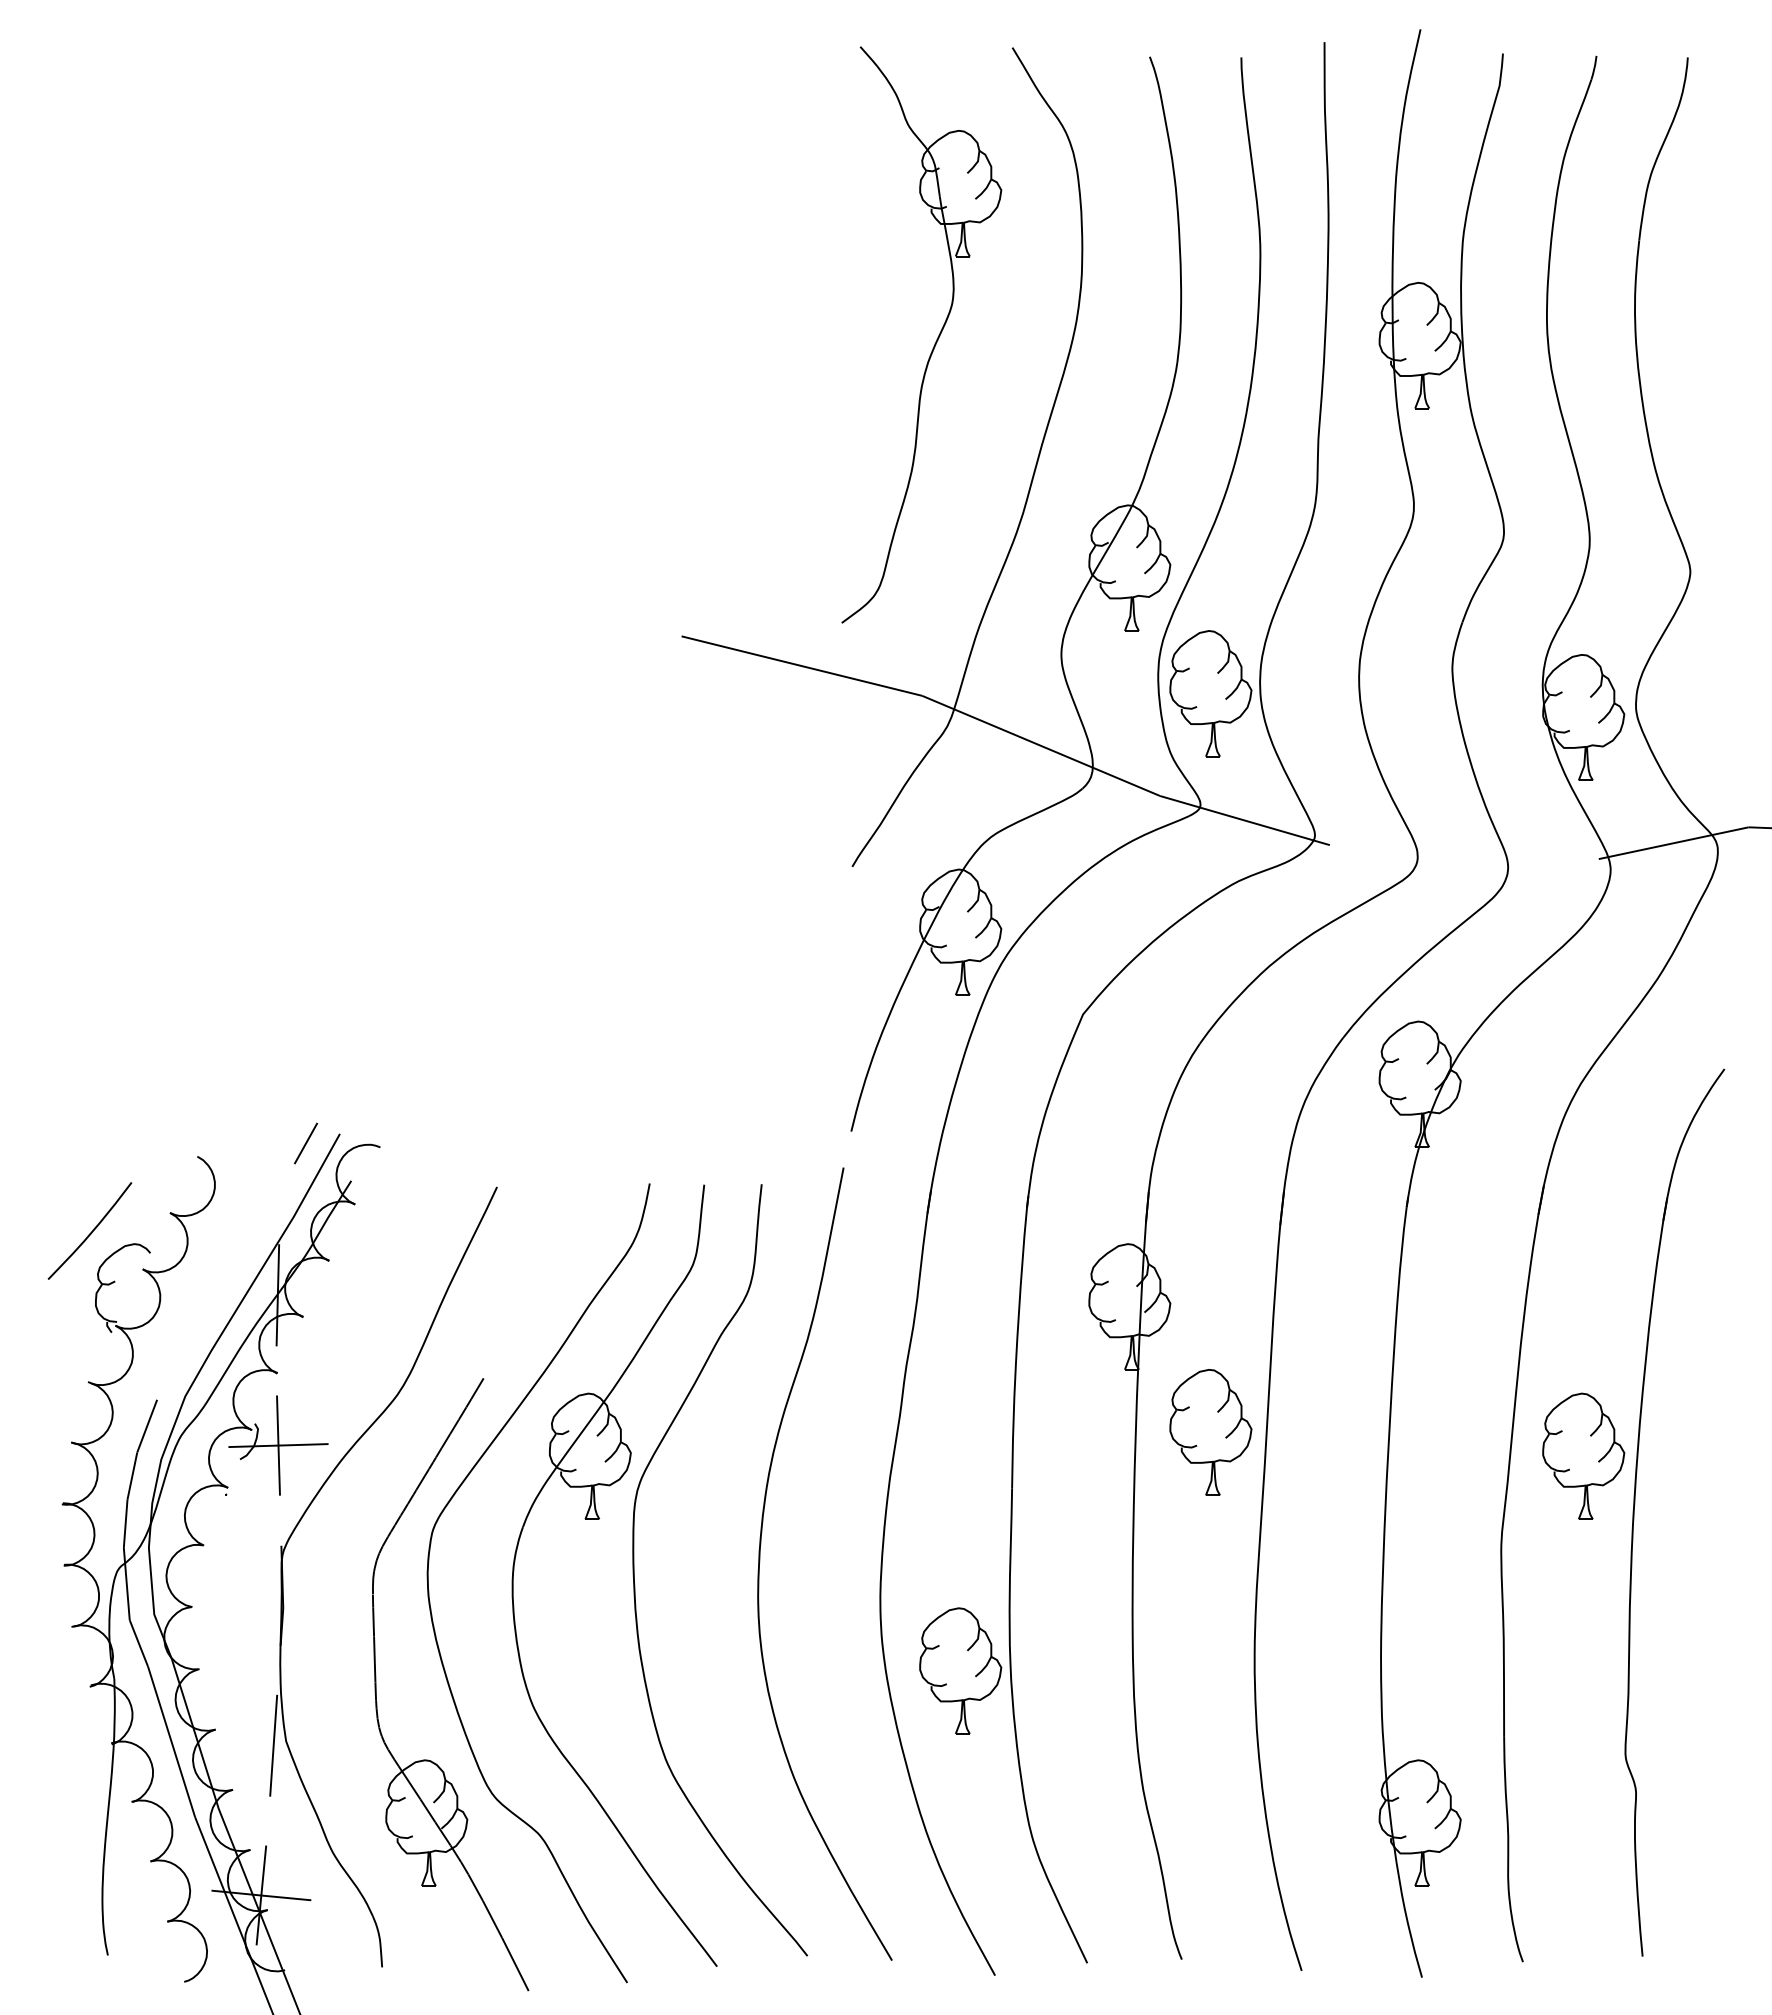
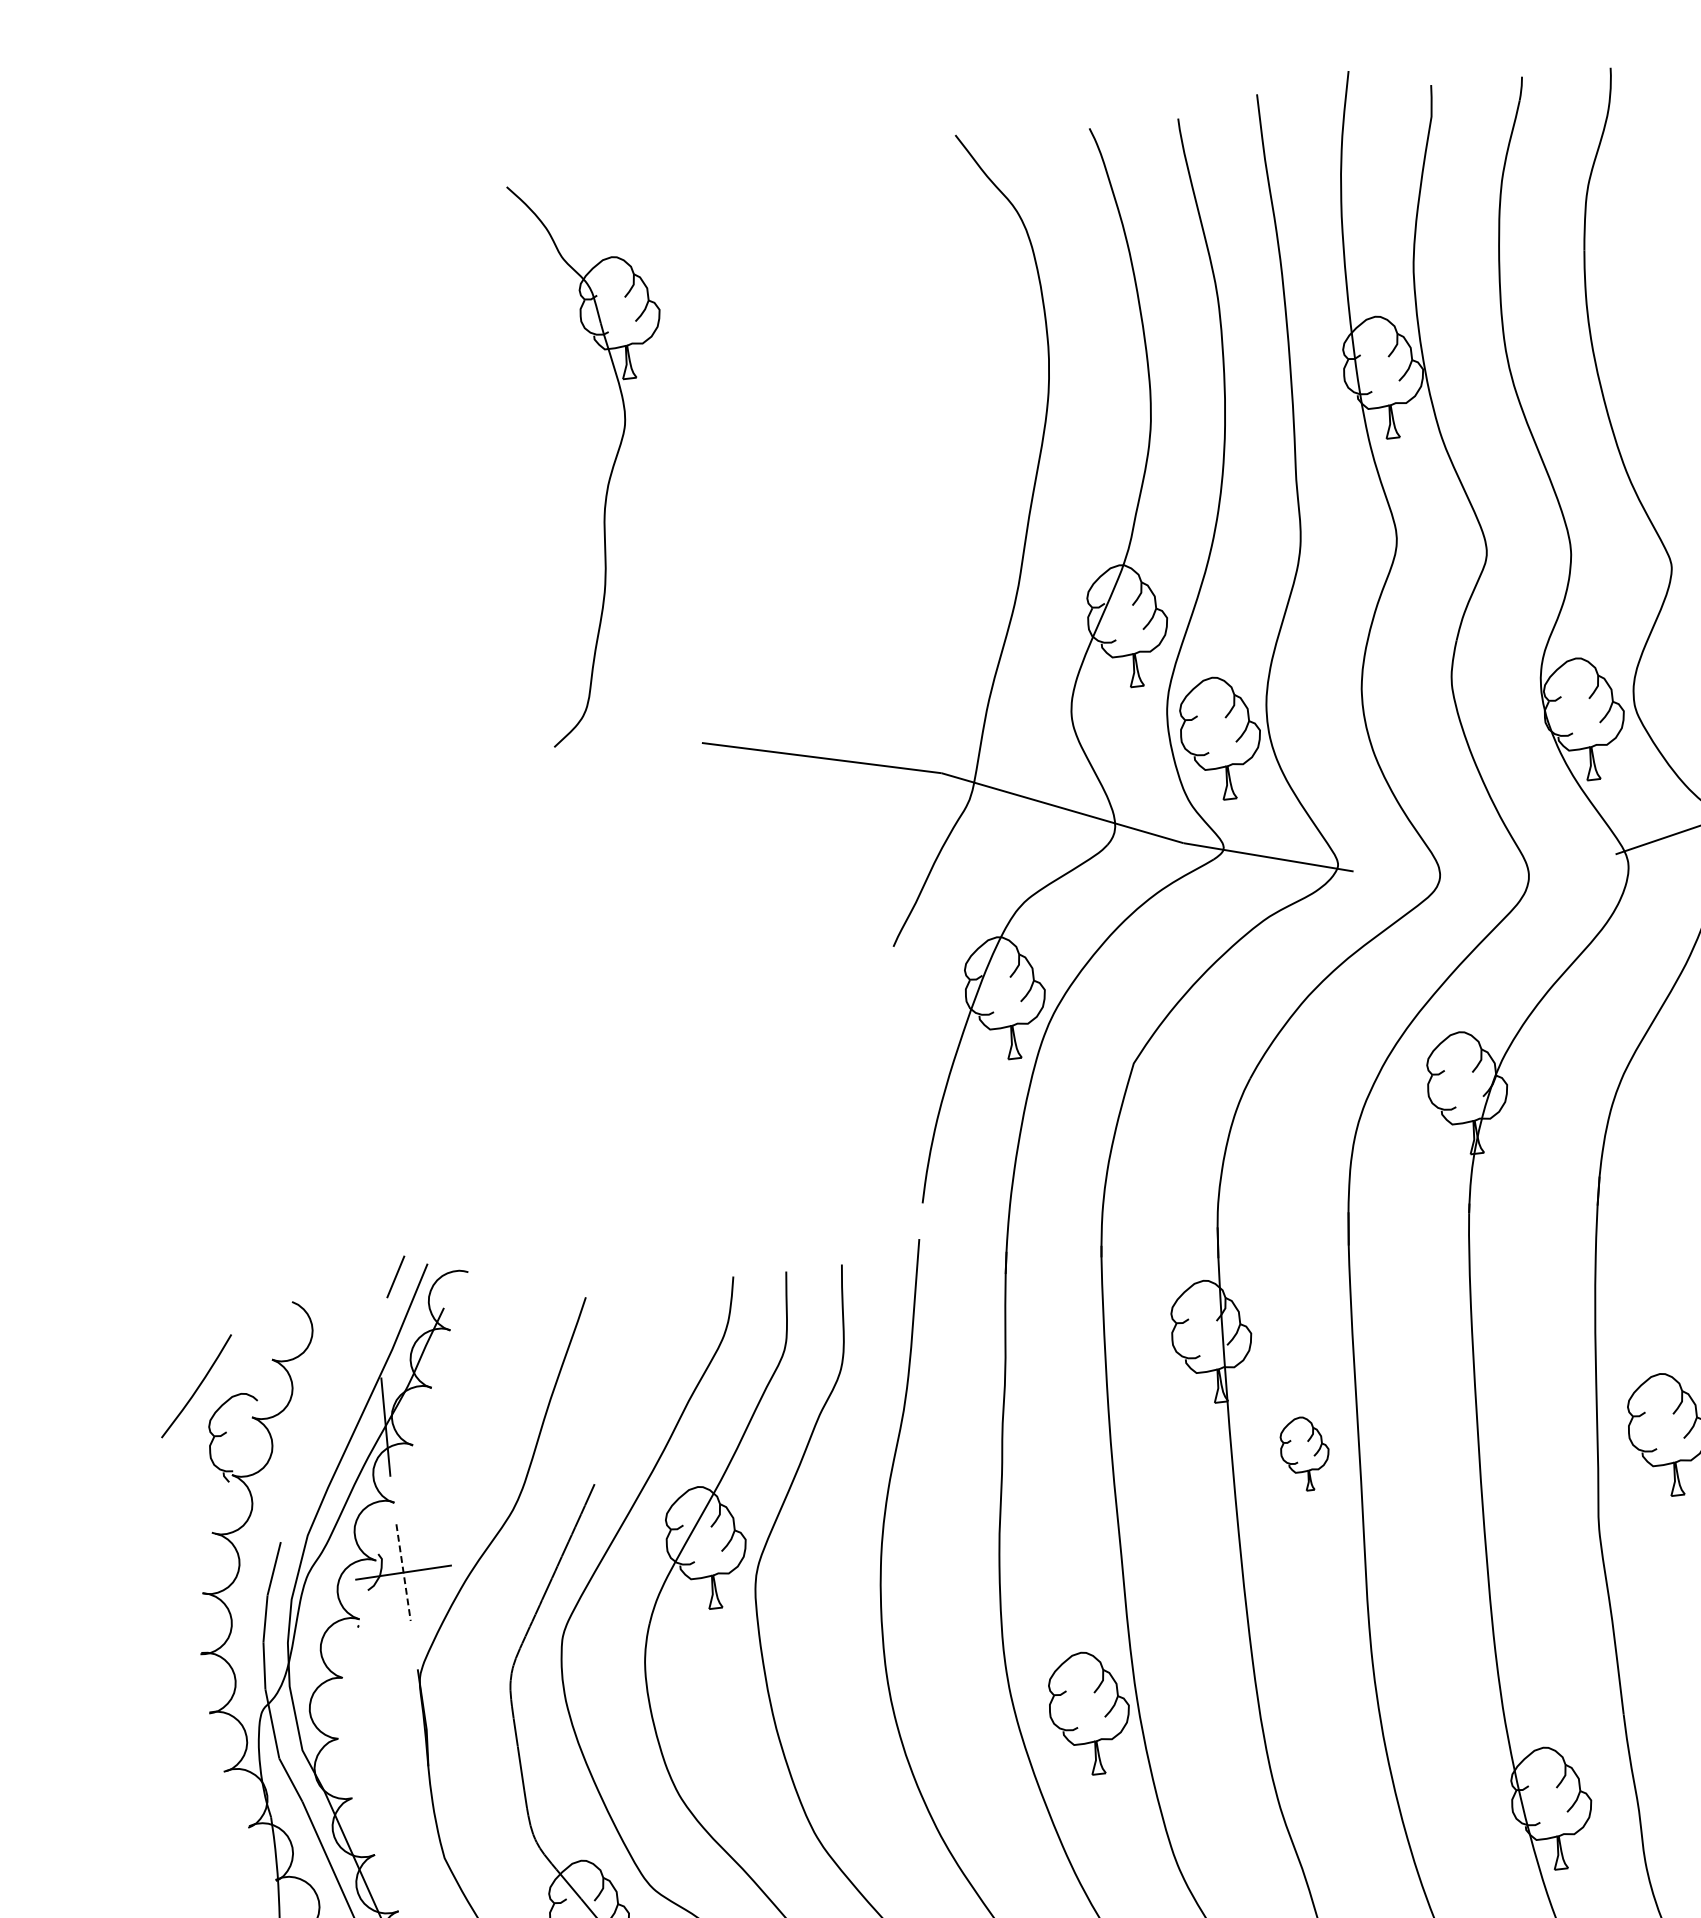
part: (935, 341) -> (613, 463), moved
part: (1210, 1432) -> (1304, 1453), size x0.6
line: (278, 1445) -> (403, 1572), solid -> dashed
line: (273, 1745) -> (432, 1863), removed

